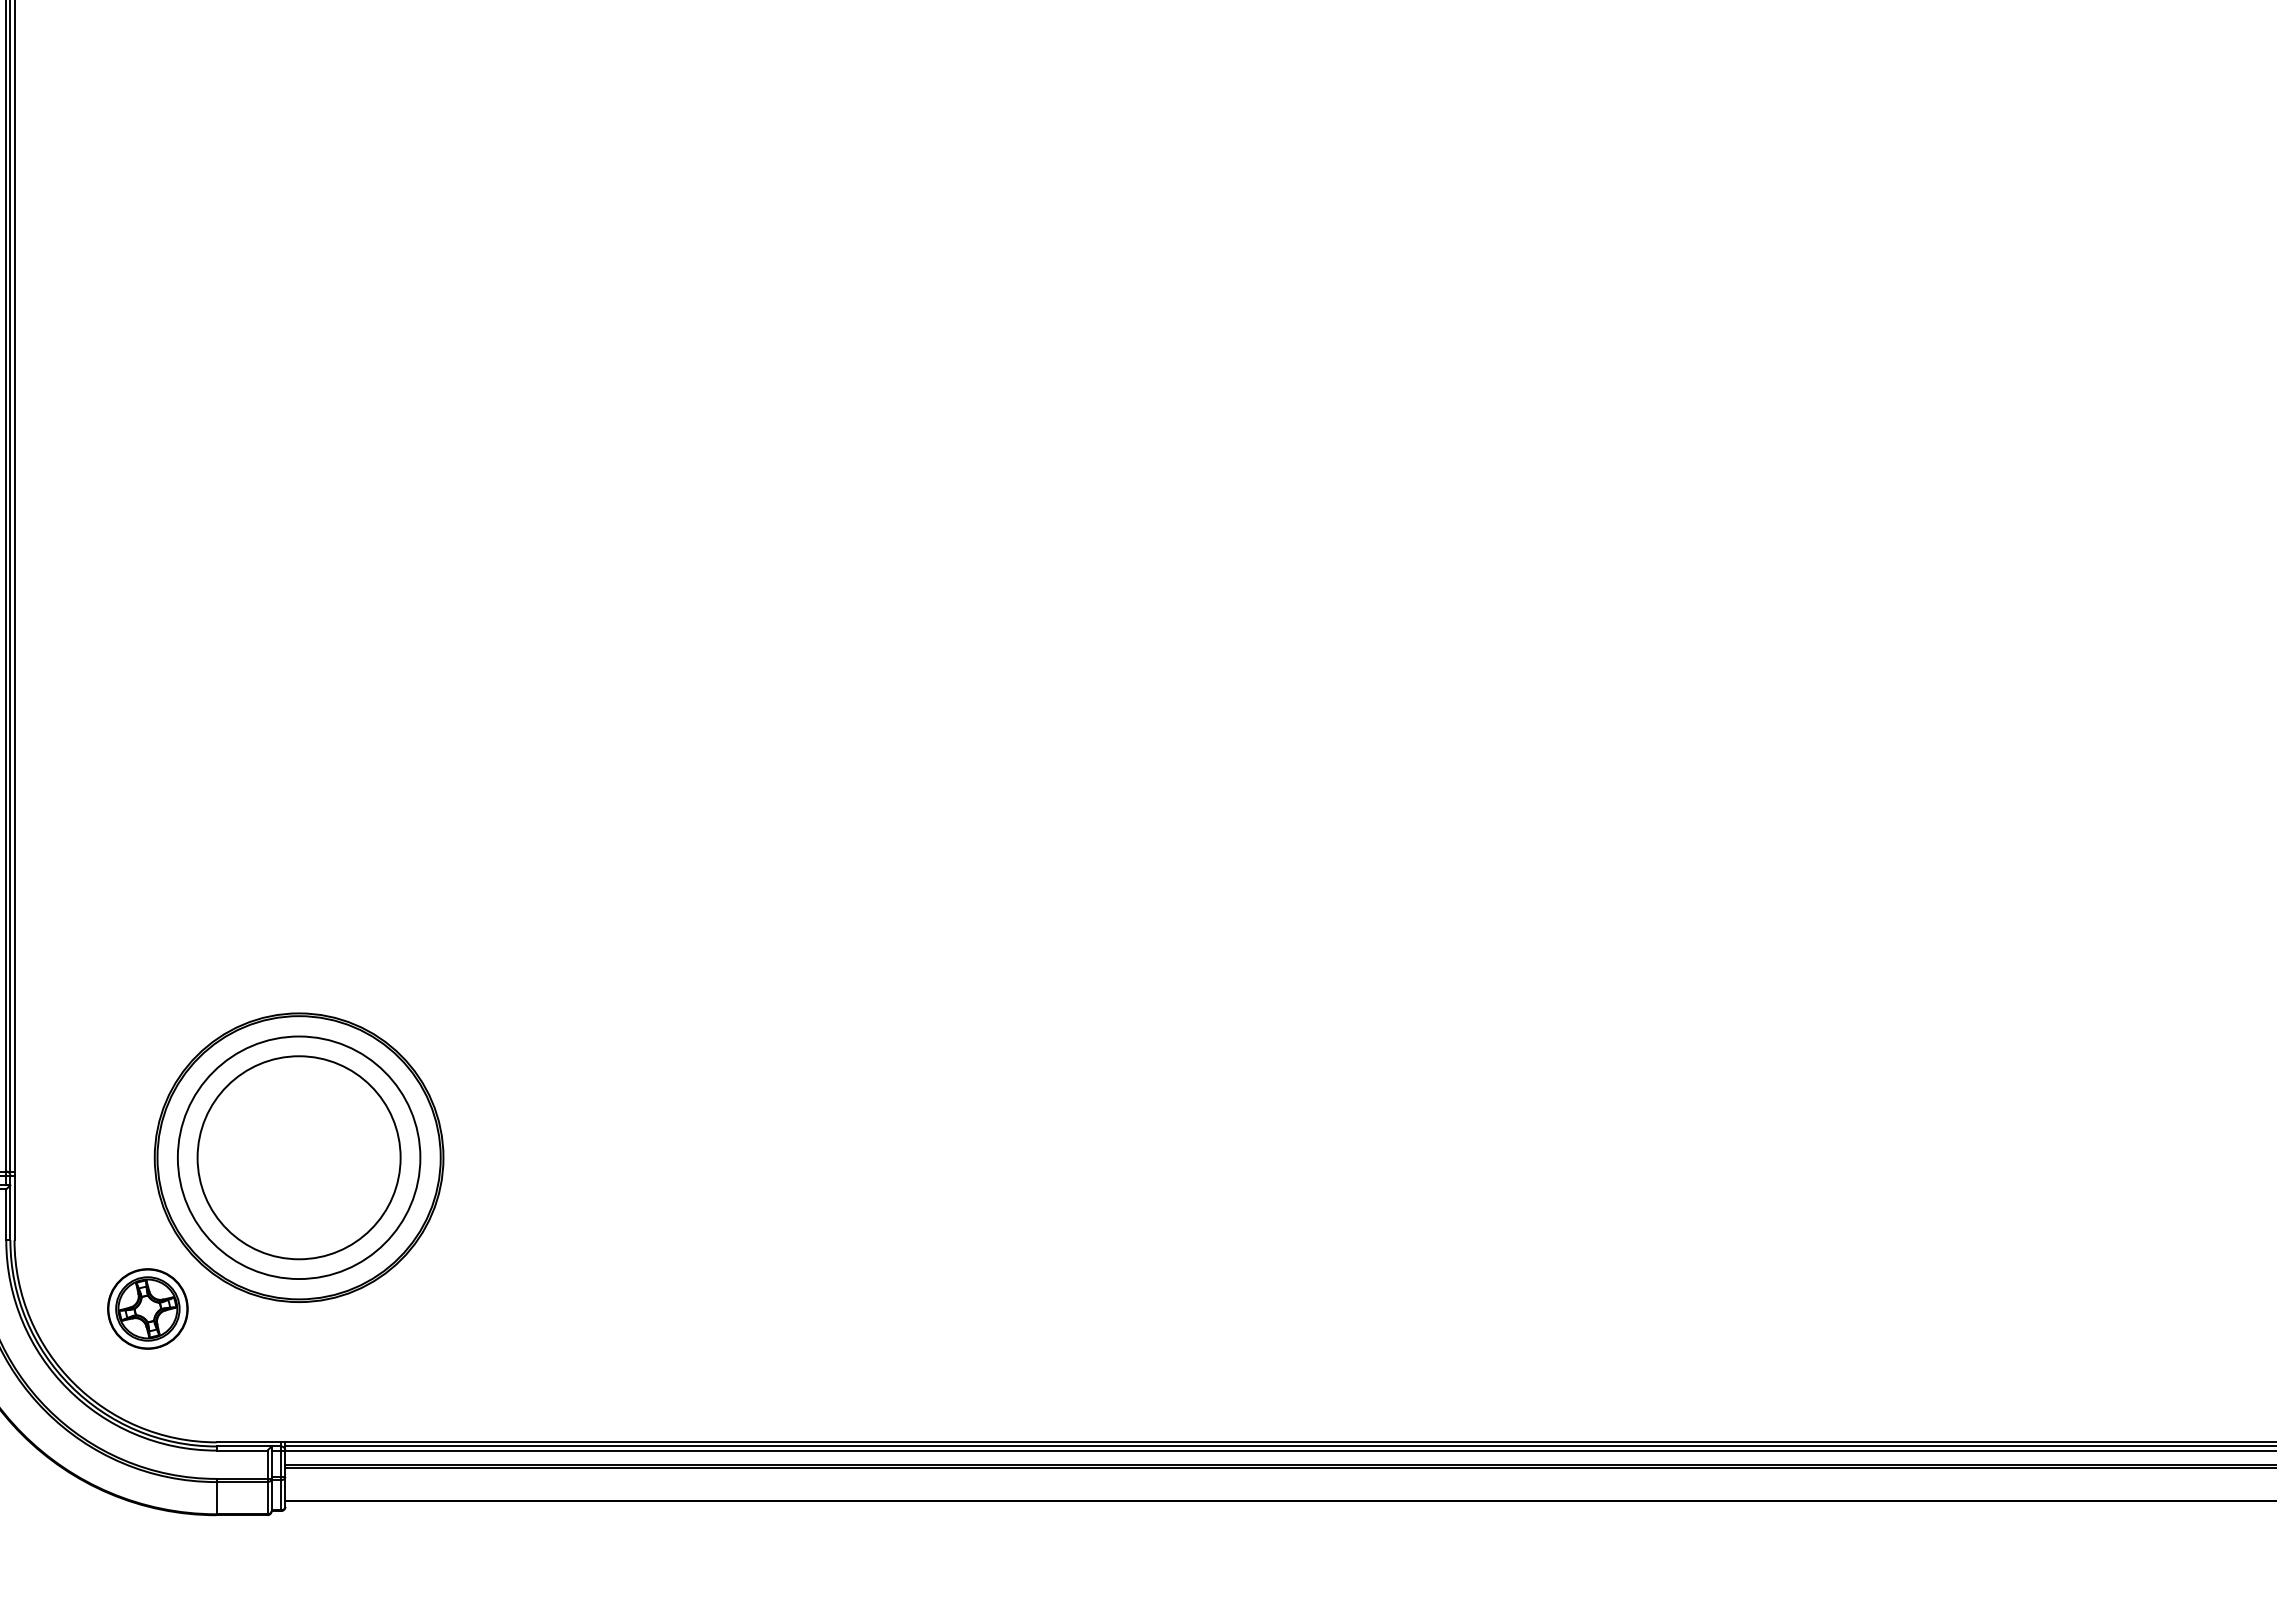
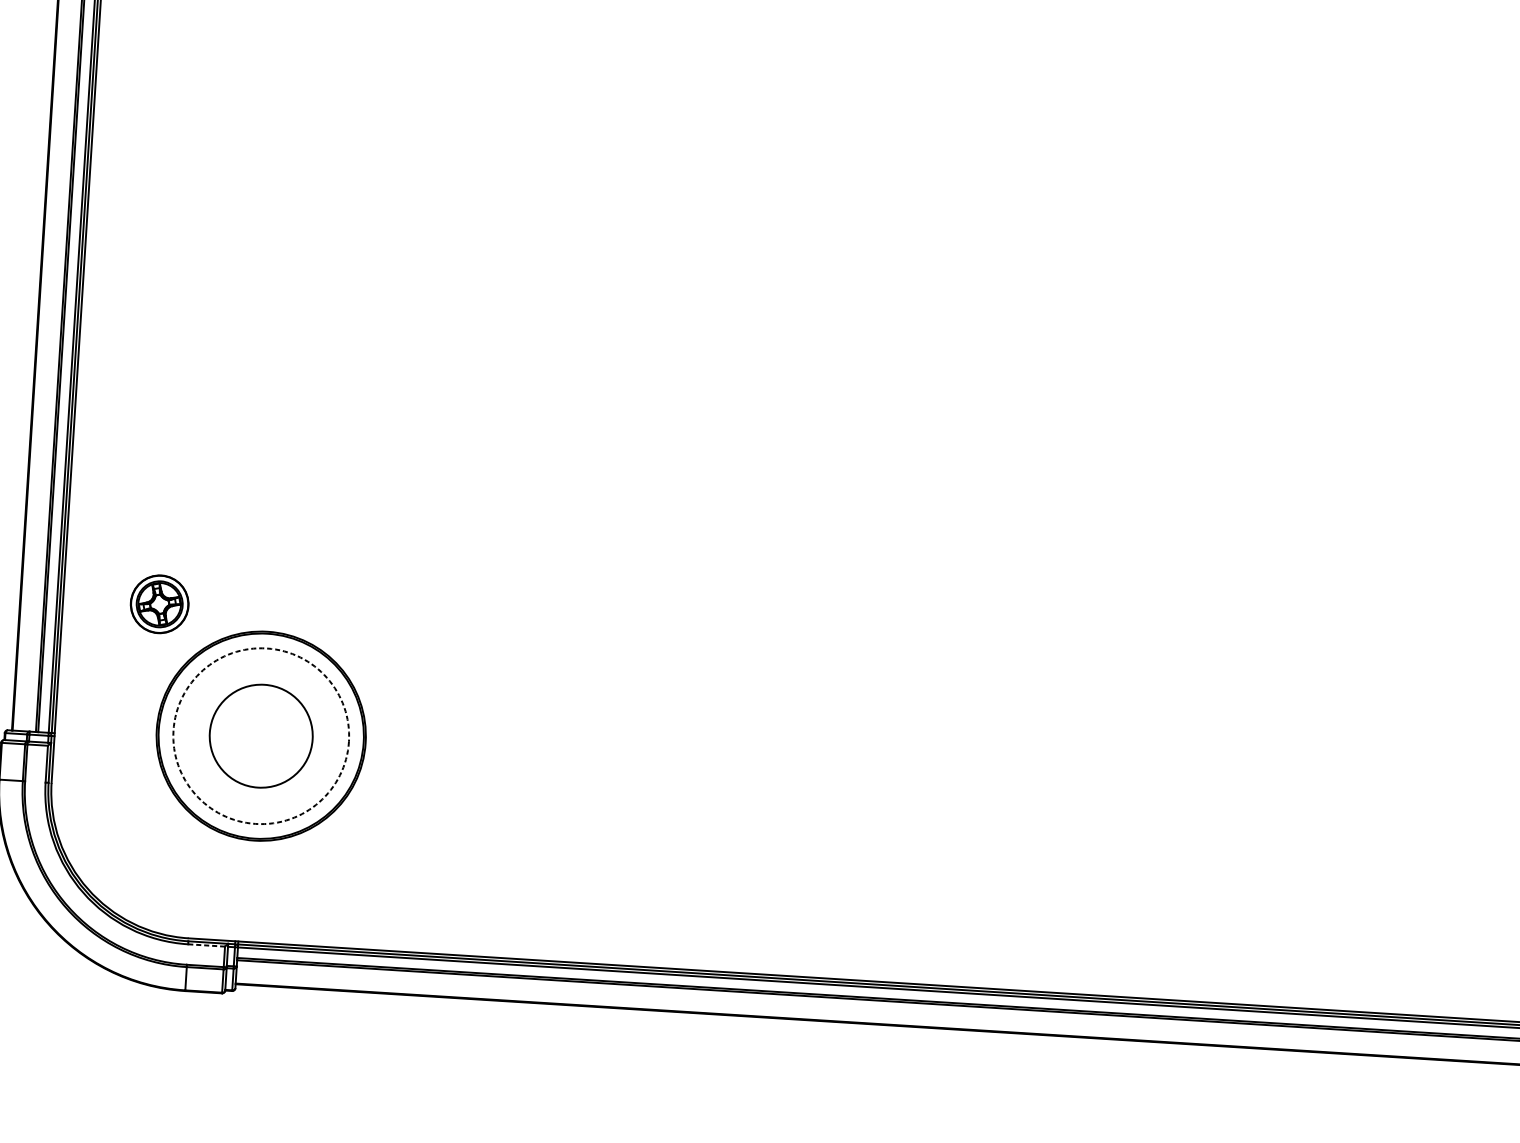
circle: (298, 1157) -> (260, 735), size x0.7
circle: (298, 1157) -> (260, 735), solid -> dashed
part: (147, 1308) -> (159, 603), moved
line: (242, 1450) -> (206, 945), solid -> dashed

